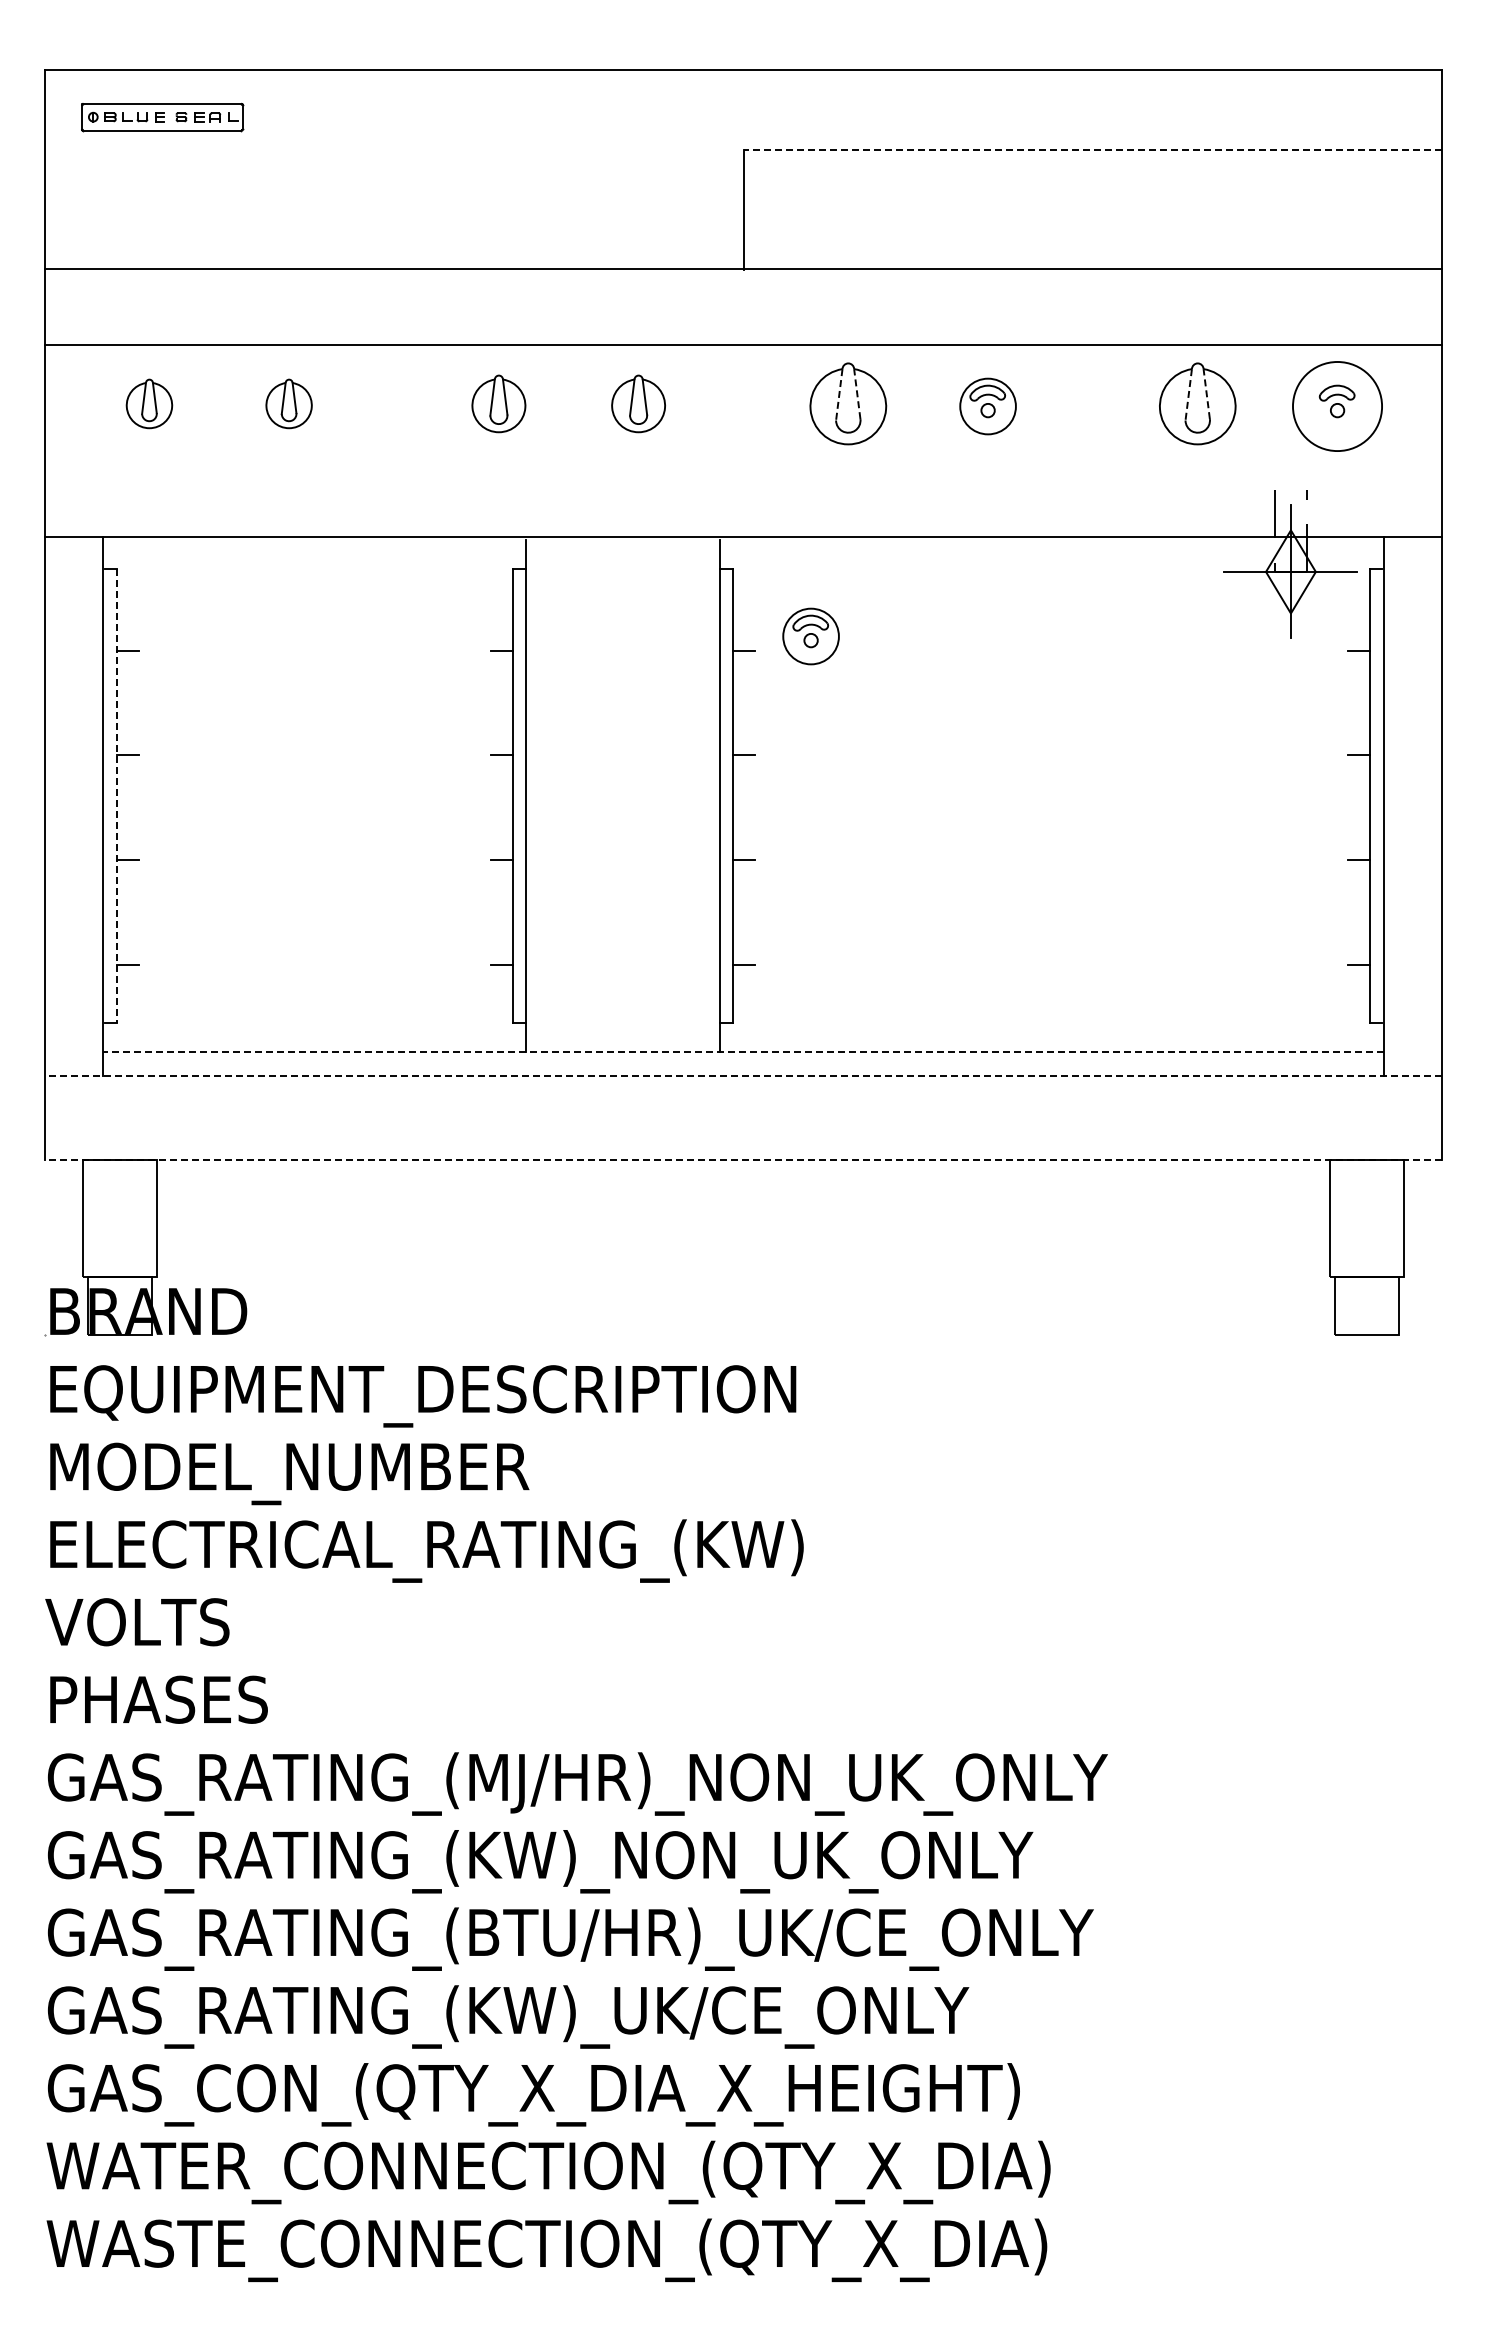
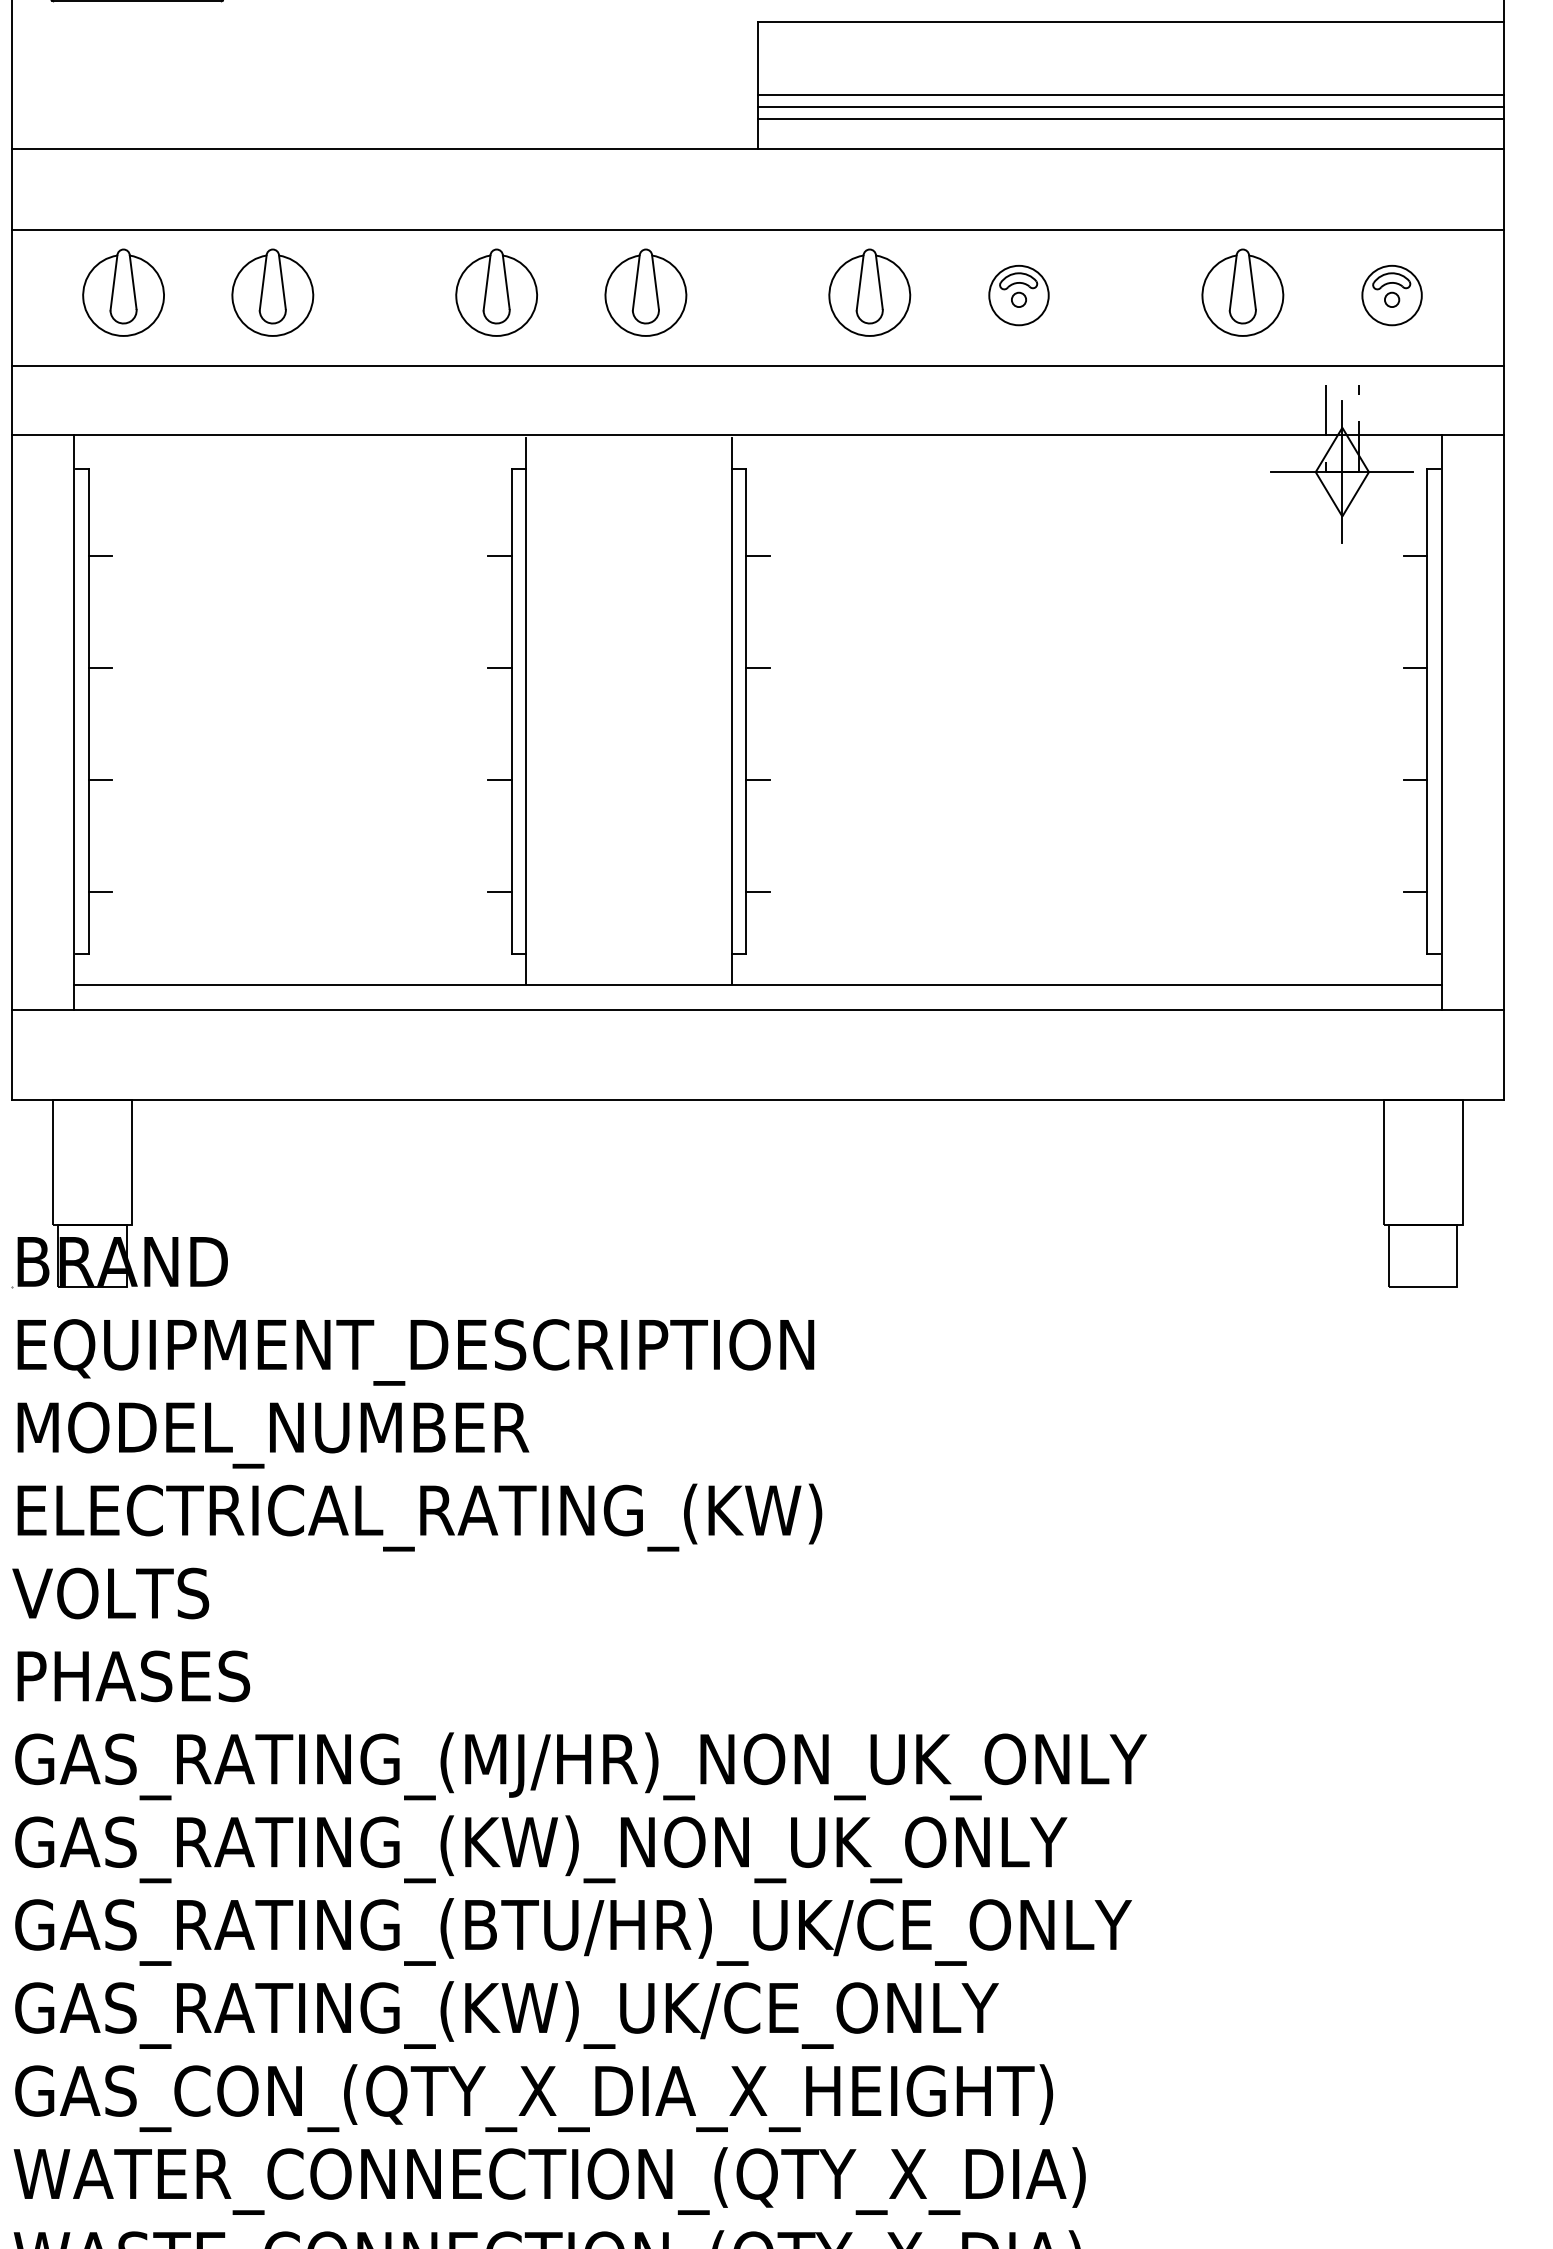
line: (1092, 150) -> (1130, 22), dashed -> solid
line: (1092, 219) -> (1130, 95), added
line: (1092, 229) -> (1130, 106), added
line: (1092, 241) -> (1130, 119), added
line: (857, 393) -> (879, 281), dashed -> solid
line: (1206, 393) -> (1252, 281), dashed -> solid
line: (839, 394) -> (860, 282), dashed -> solid
line: (1188, 394) -> (1232, 282), dashed -> solid
part: (149, 403) -> (123, 292), size x1.67
part: (288, 403) -> (272, 292), size x1.67
part: (498, 403) -> (496, 292), size x1.43
part: (638, 403) -> (645, 292), size x1.43
circle: (1337, 406) -> (1392, 295), size x0.62
line: (743, 472) -> (757, 365), added
part: (810, 636) -> (829, 541), removed
line: (116, 796) -> (88, 711), dashed -> solid
line: (743, 1052) -> (757, 985), dashed -> solid
line: (743, 1075) -> (757, 1009), dashed -> solid
line: (743, 1160) -> (757, 1100), dashed -> solid

